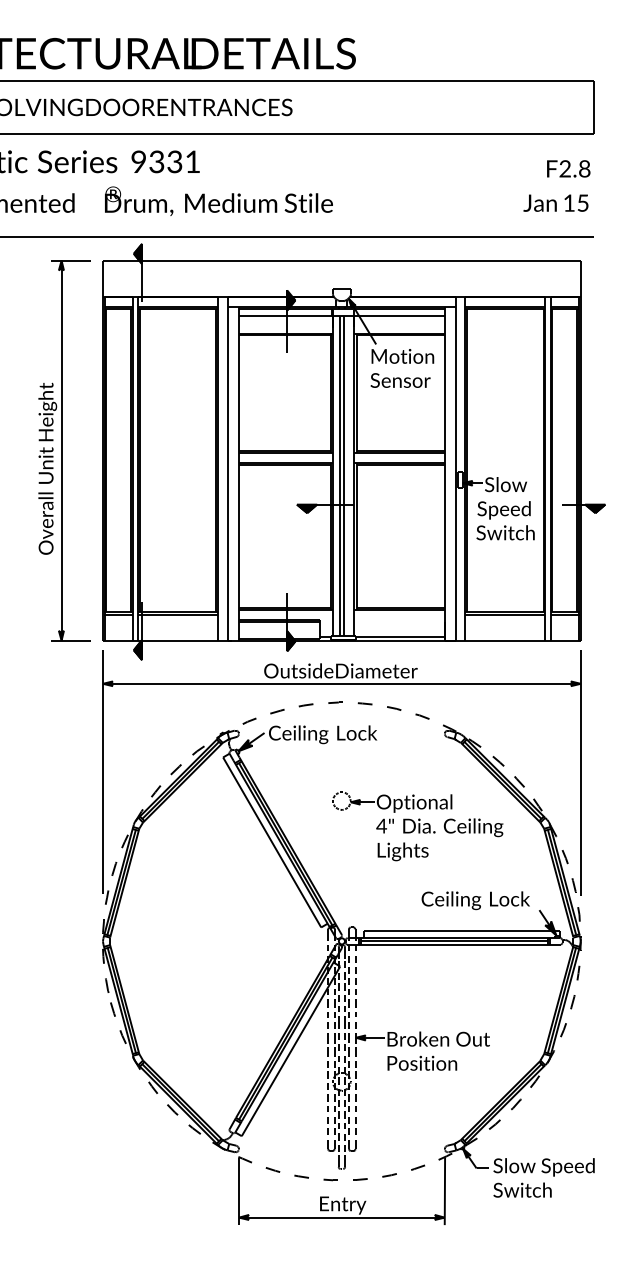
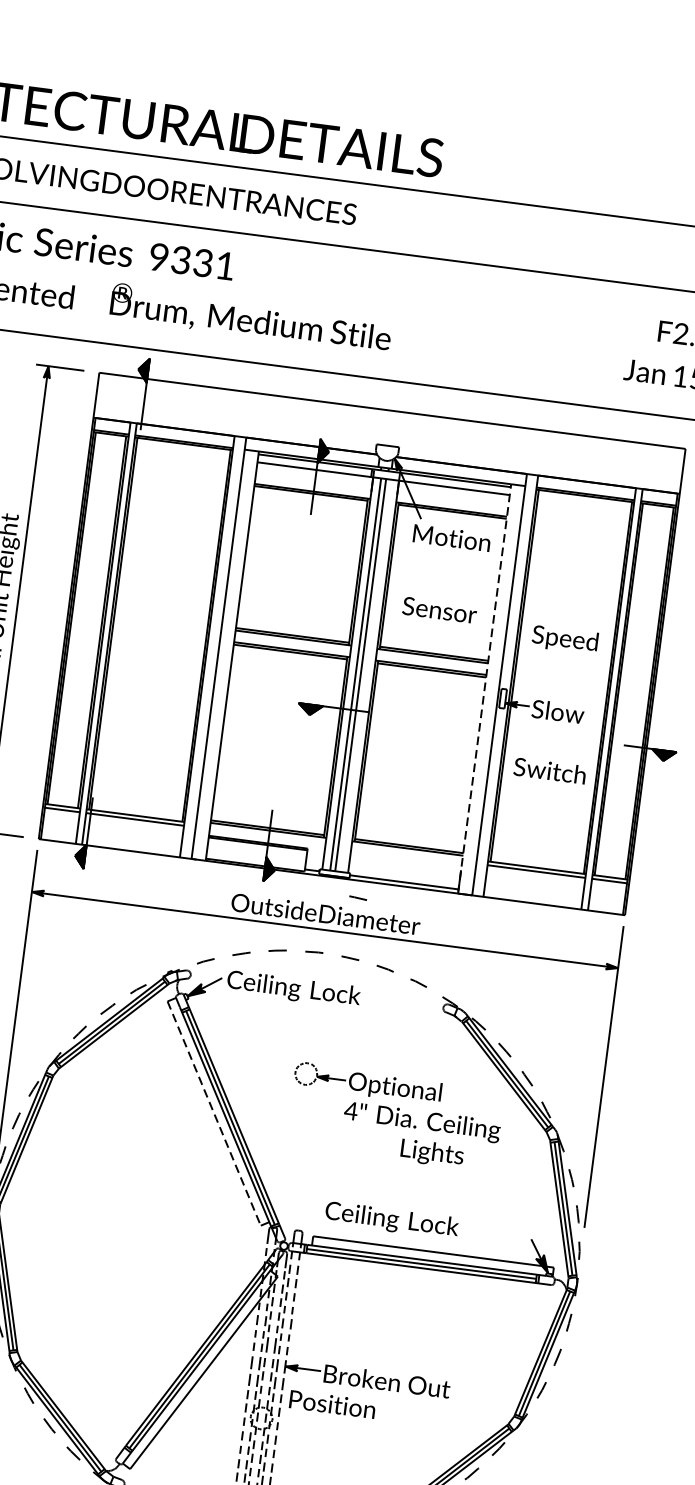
text: (400, 380) -> (439, 610), moved
line: (444, 473) -> (484, 688), solid -> dashed
text: (503, 510) -> (564, 640), moved
line: (364, 654) -> (357, 897), added
line: (272, 842) -> (214, 1113), solid -> dashed
text: (402, 851) -> (431, 1153), moved
text: (475, 900) -> (391, 1220), moved
text: (422, 1062) -> (332, 1403), moved

